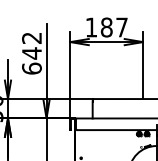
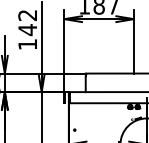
text: (31, 68) -> (27, 44), 642 -> 142

